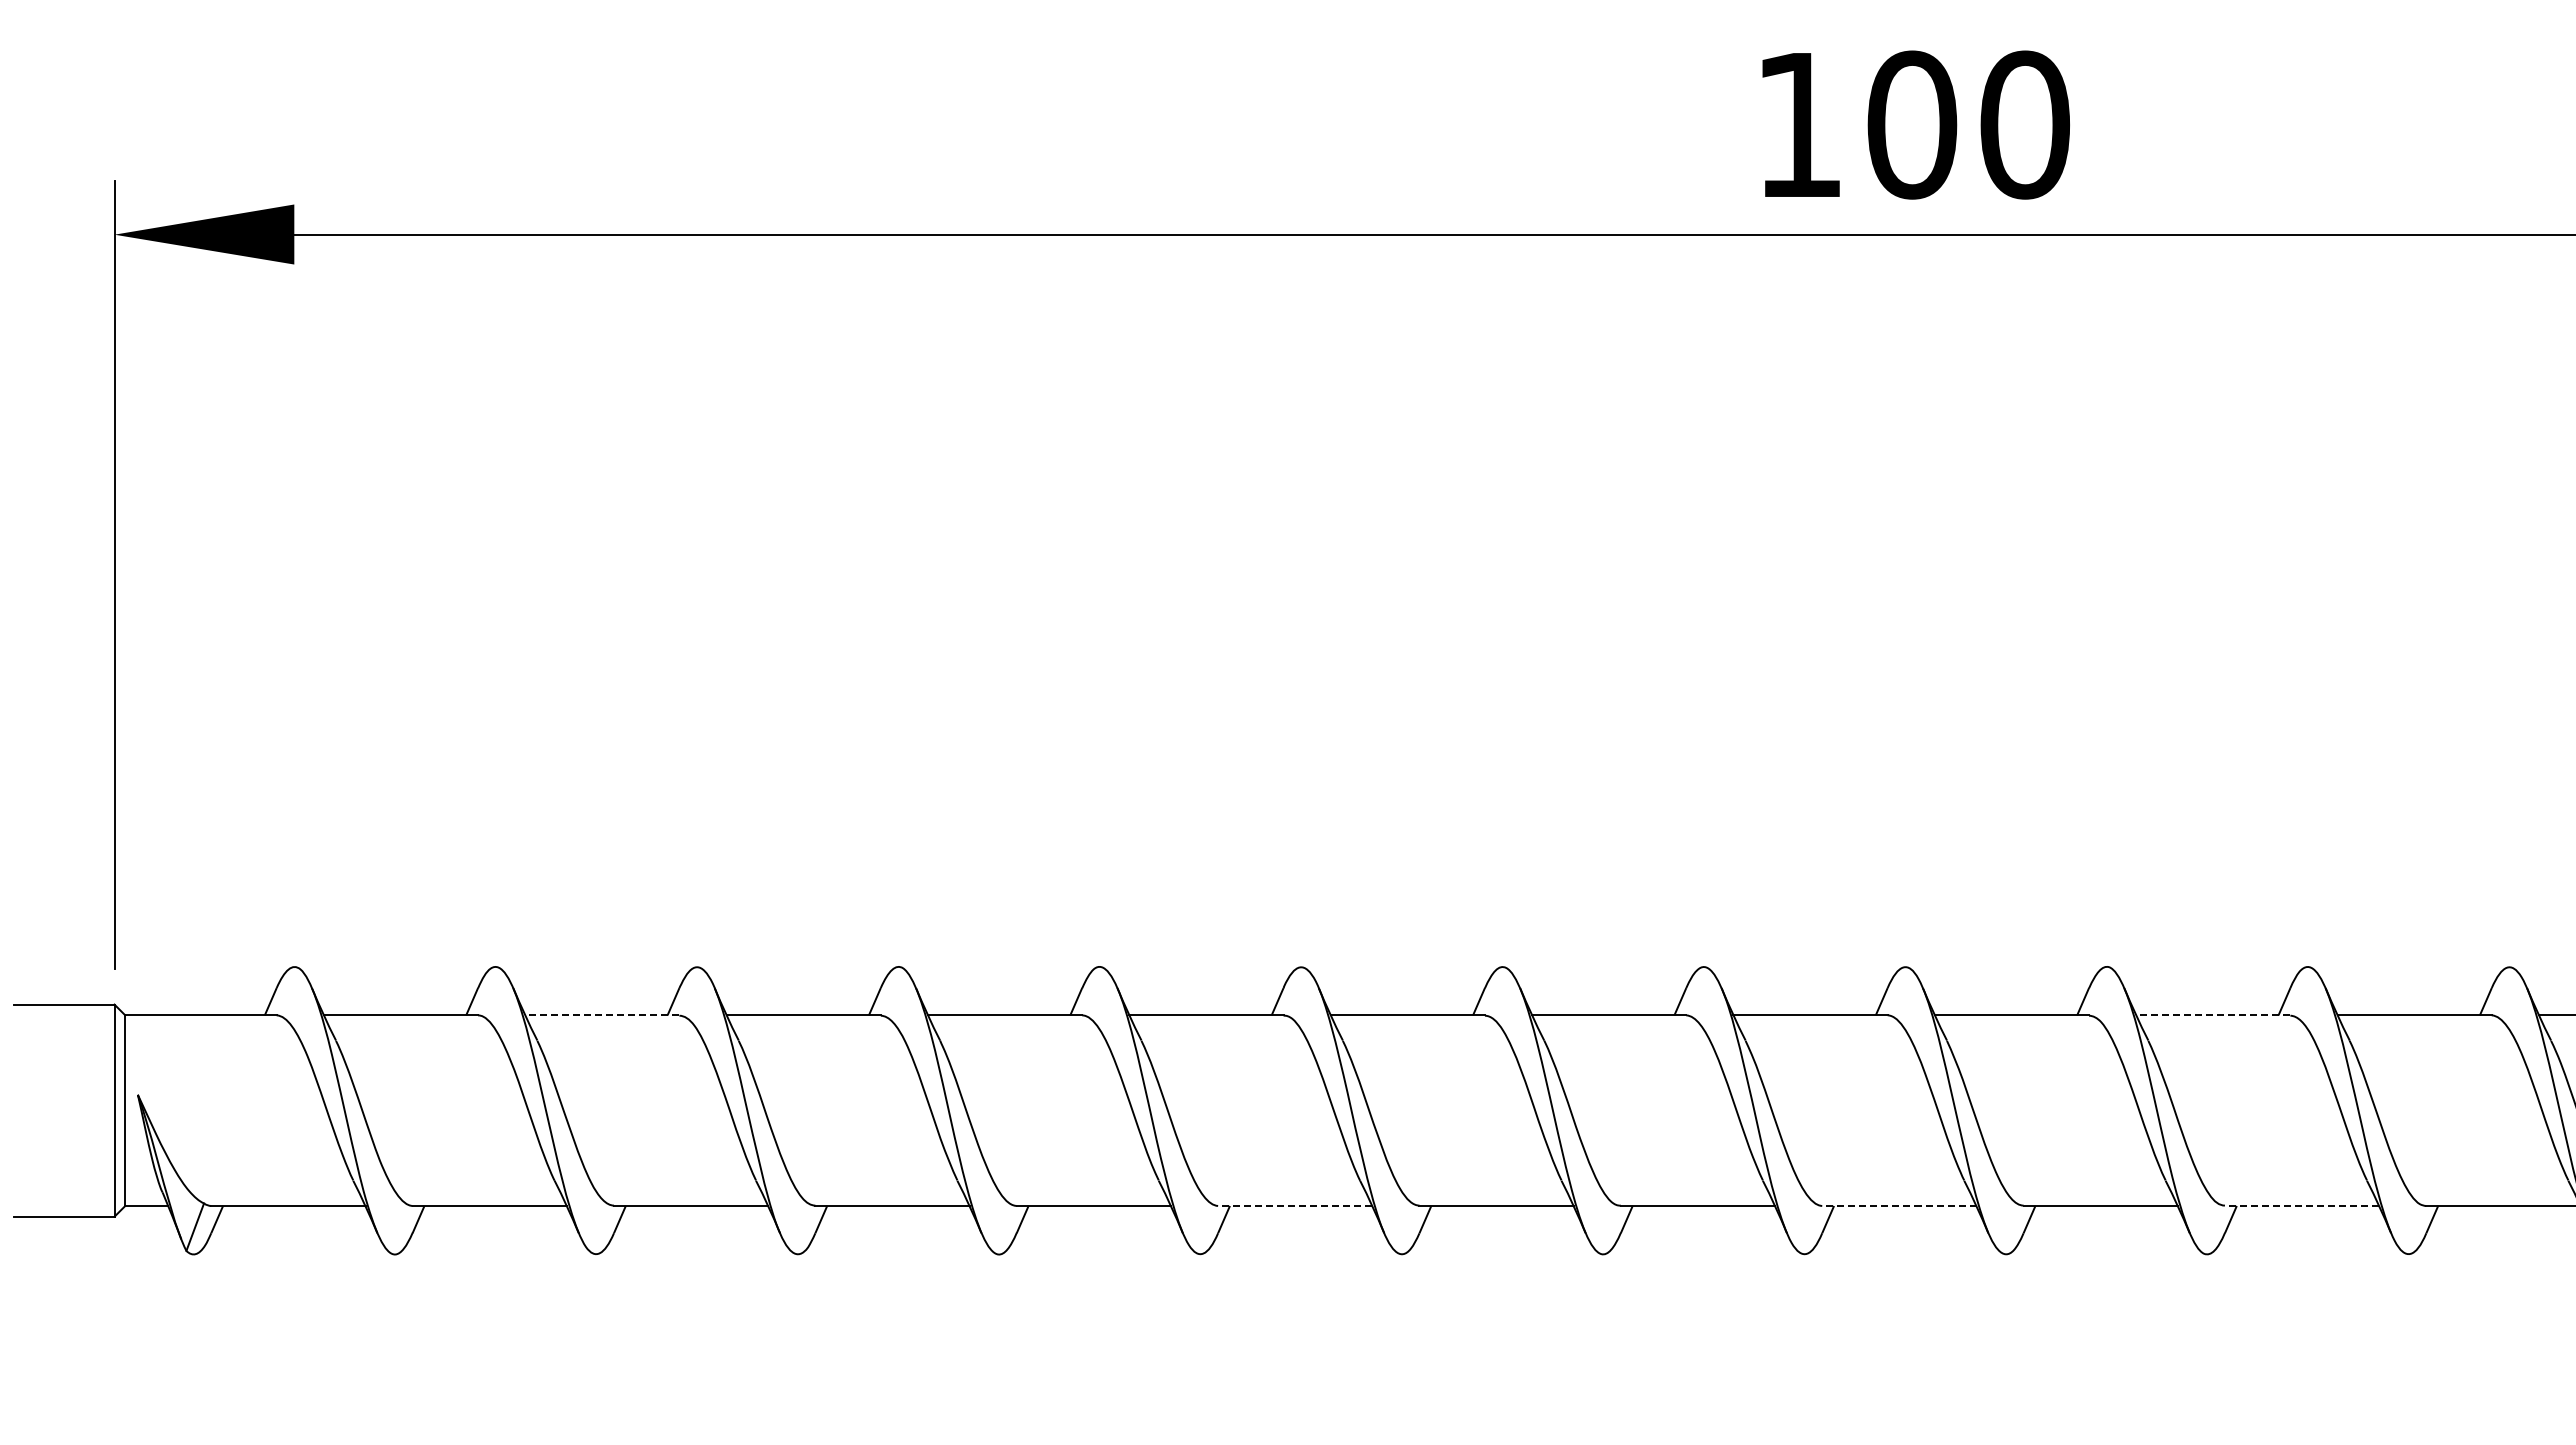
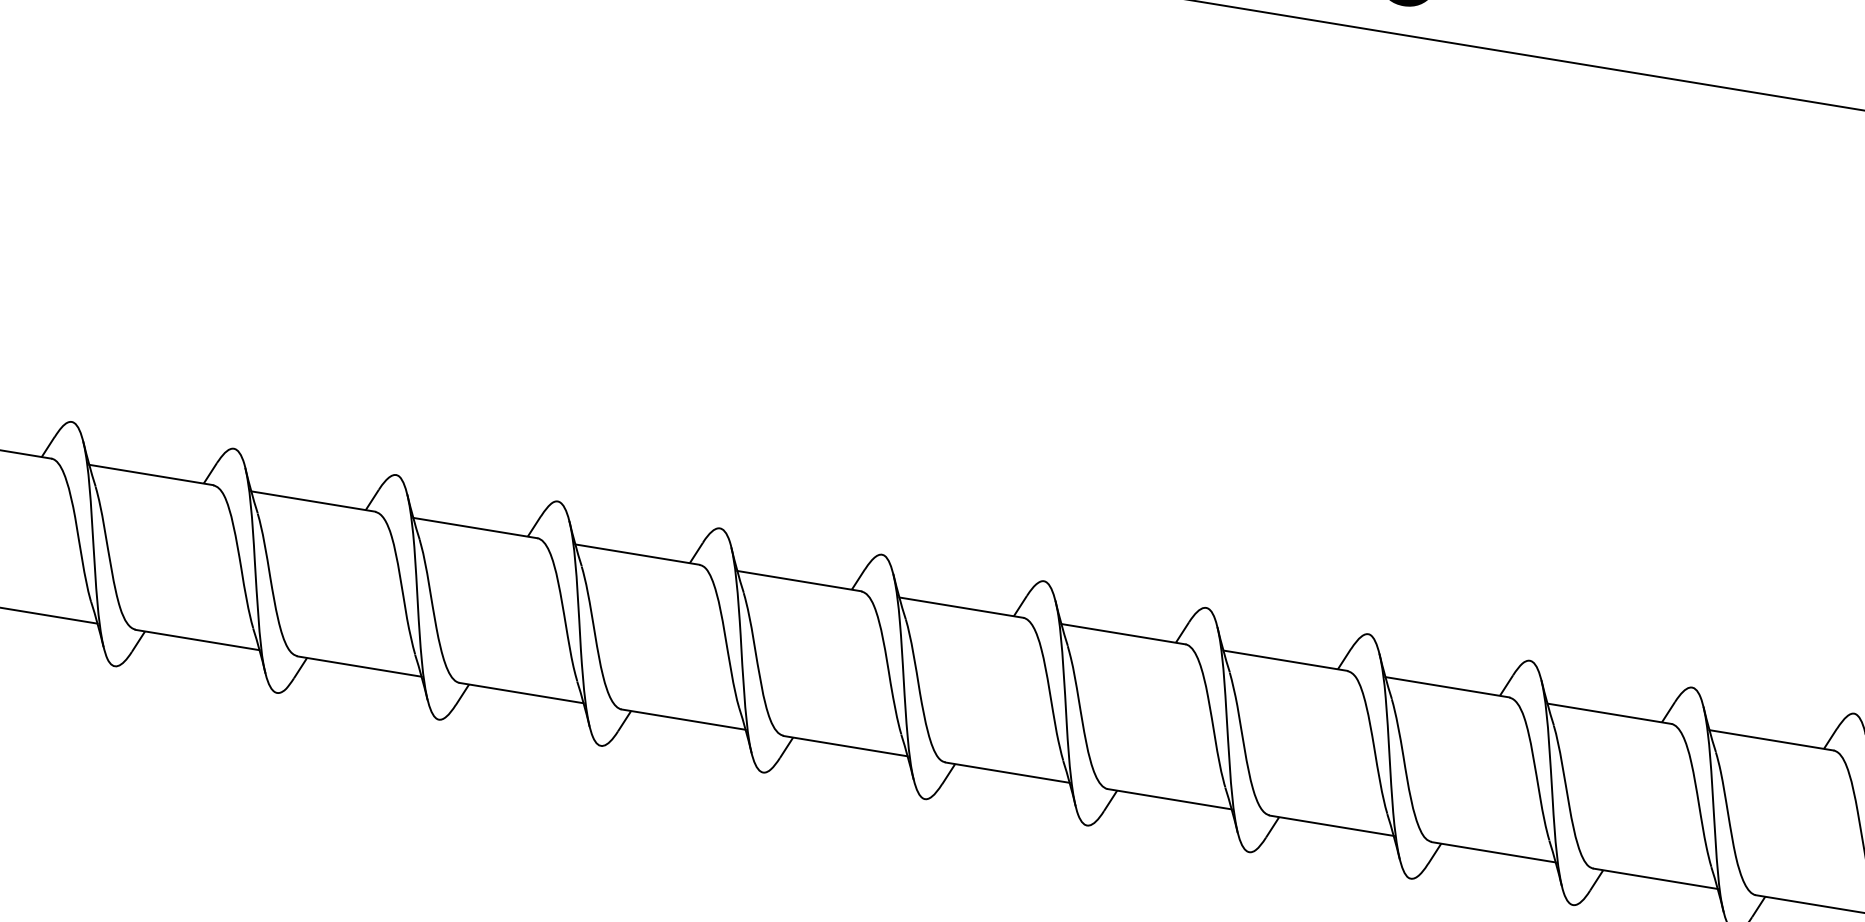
line: (601, 1015) -> (150, 474), dashed -> solid
line: (2212, 1015) -> (1446, 687), dashed -> solid
line: (1294, 1205) -> (683, 719), dashed -> solid
line: (1898, 1205) -> (1169, 798), dashed -> solid
line: (2301, 1205) -> (1493, 851), dashed -> solid

